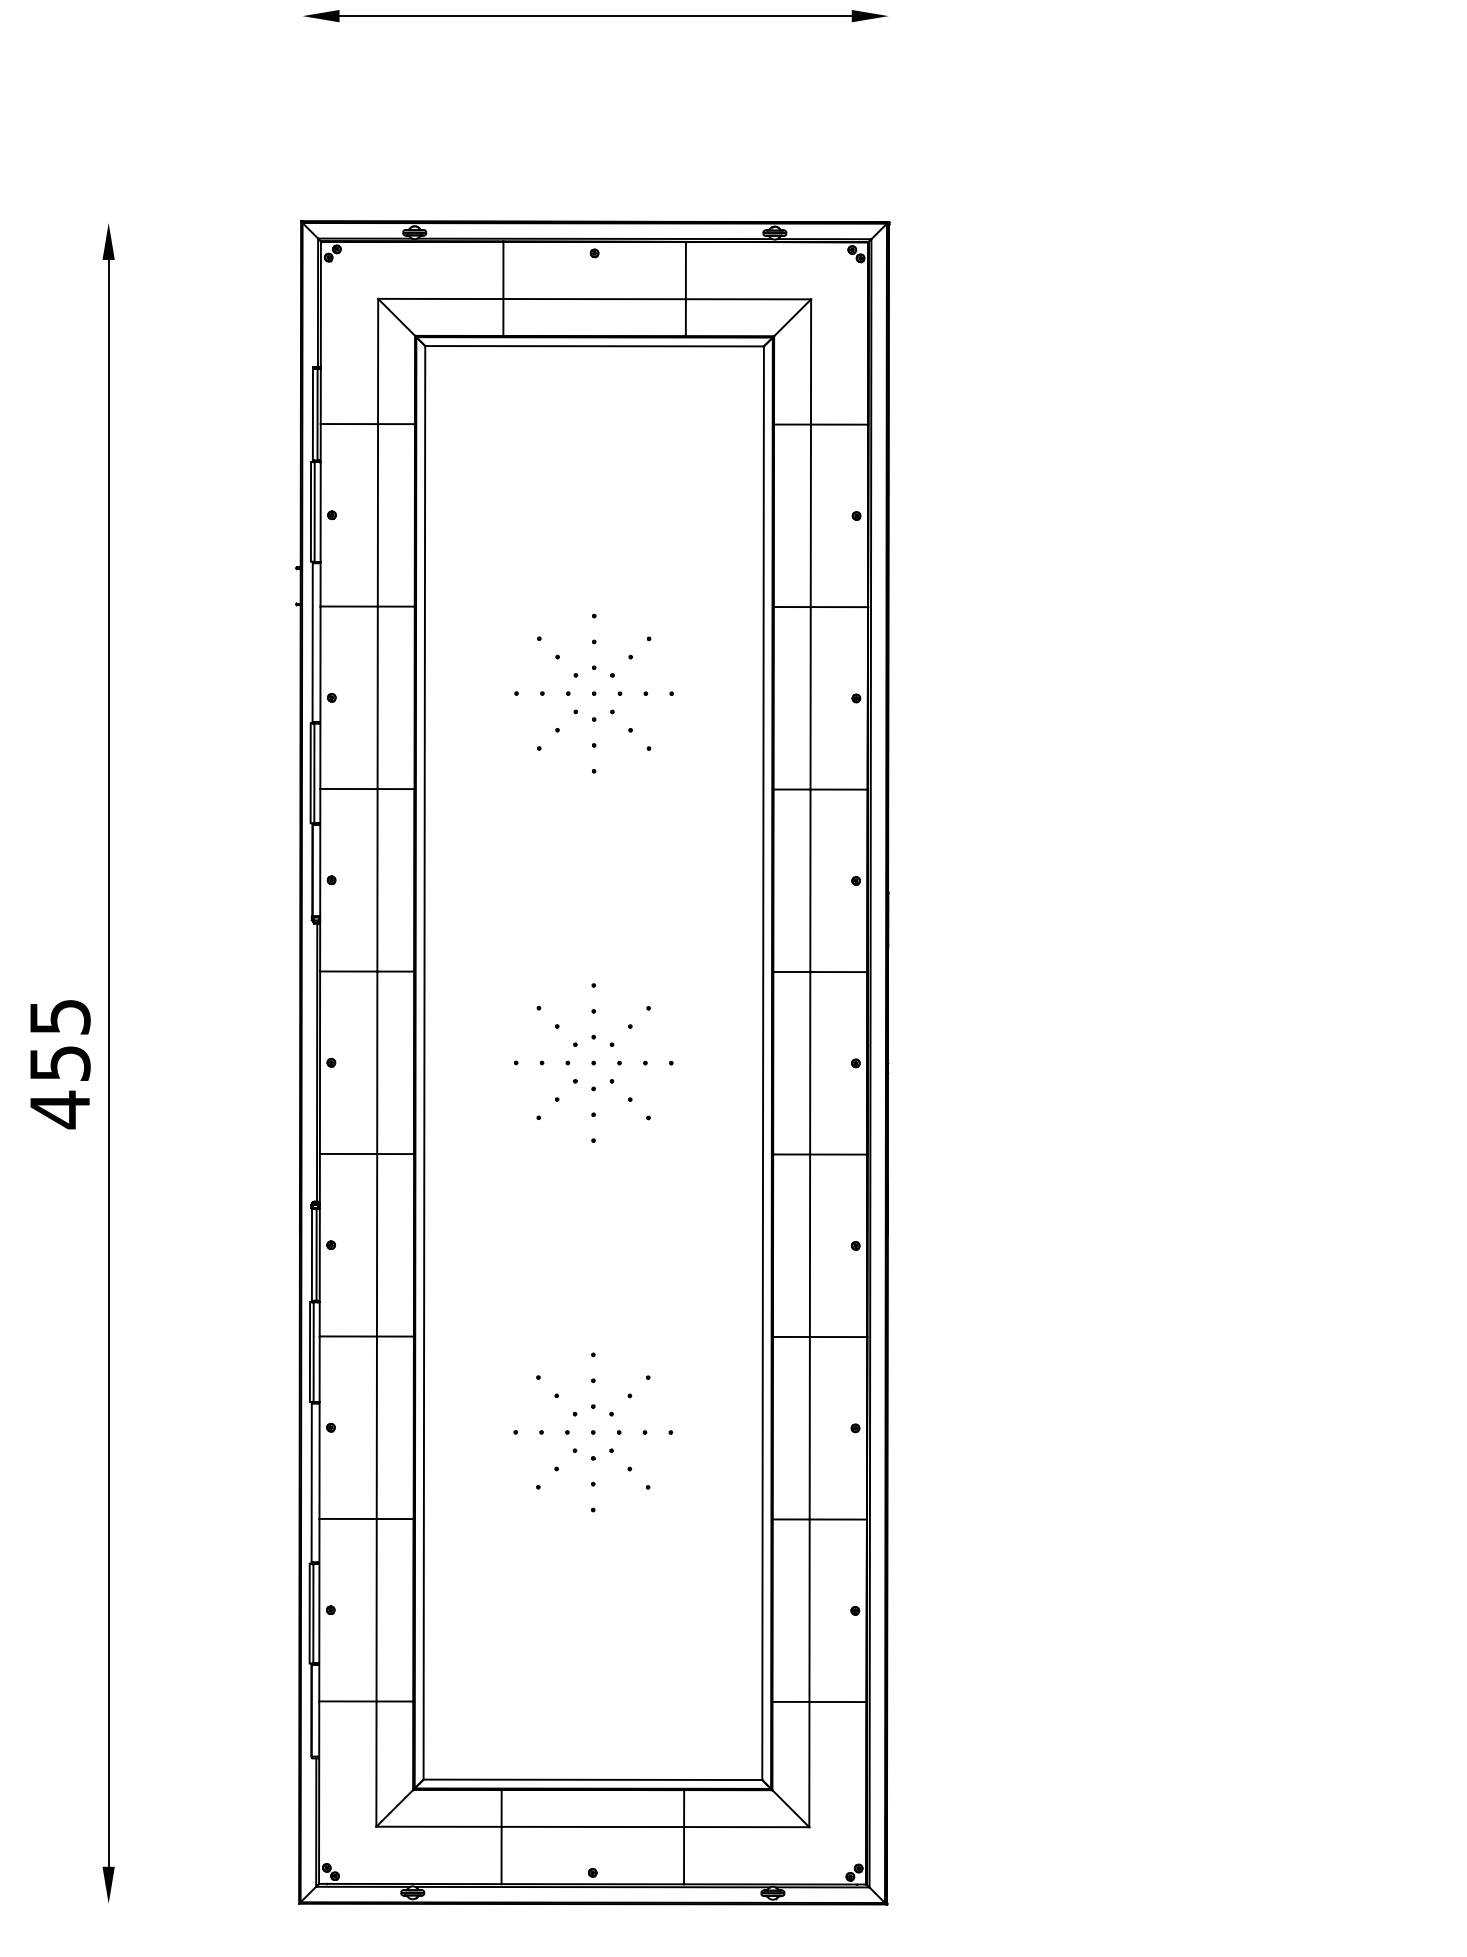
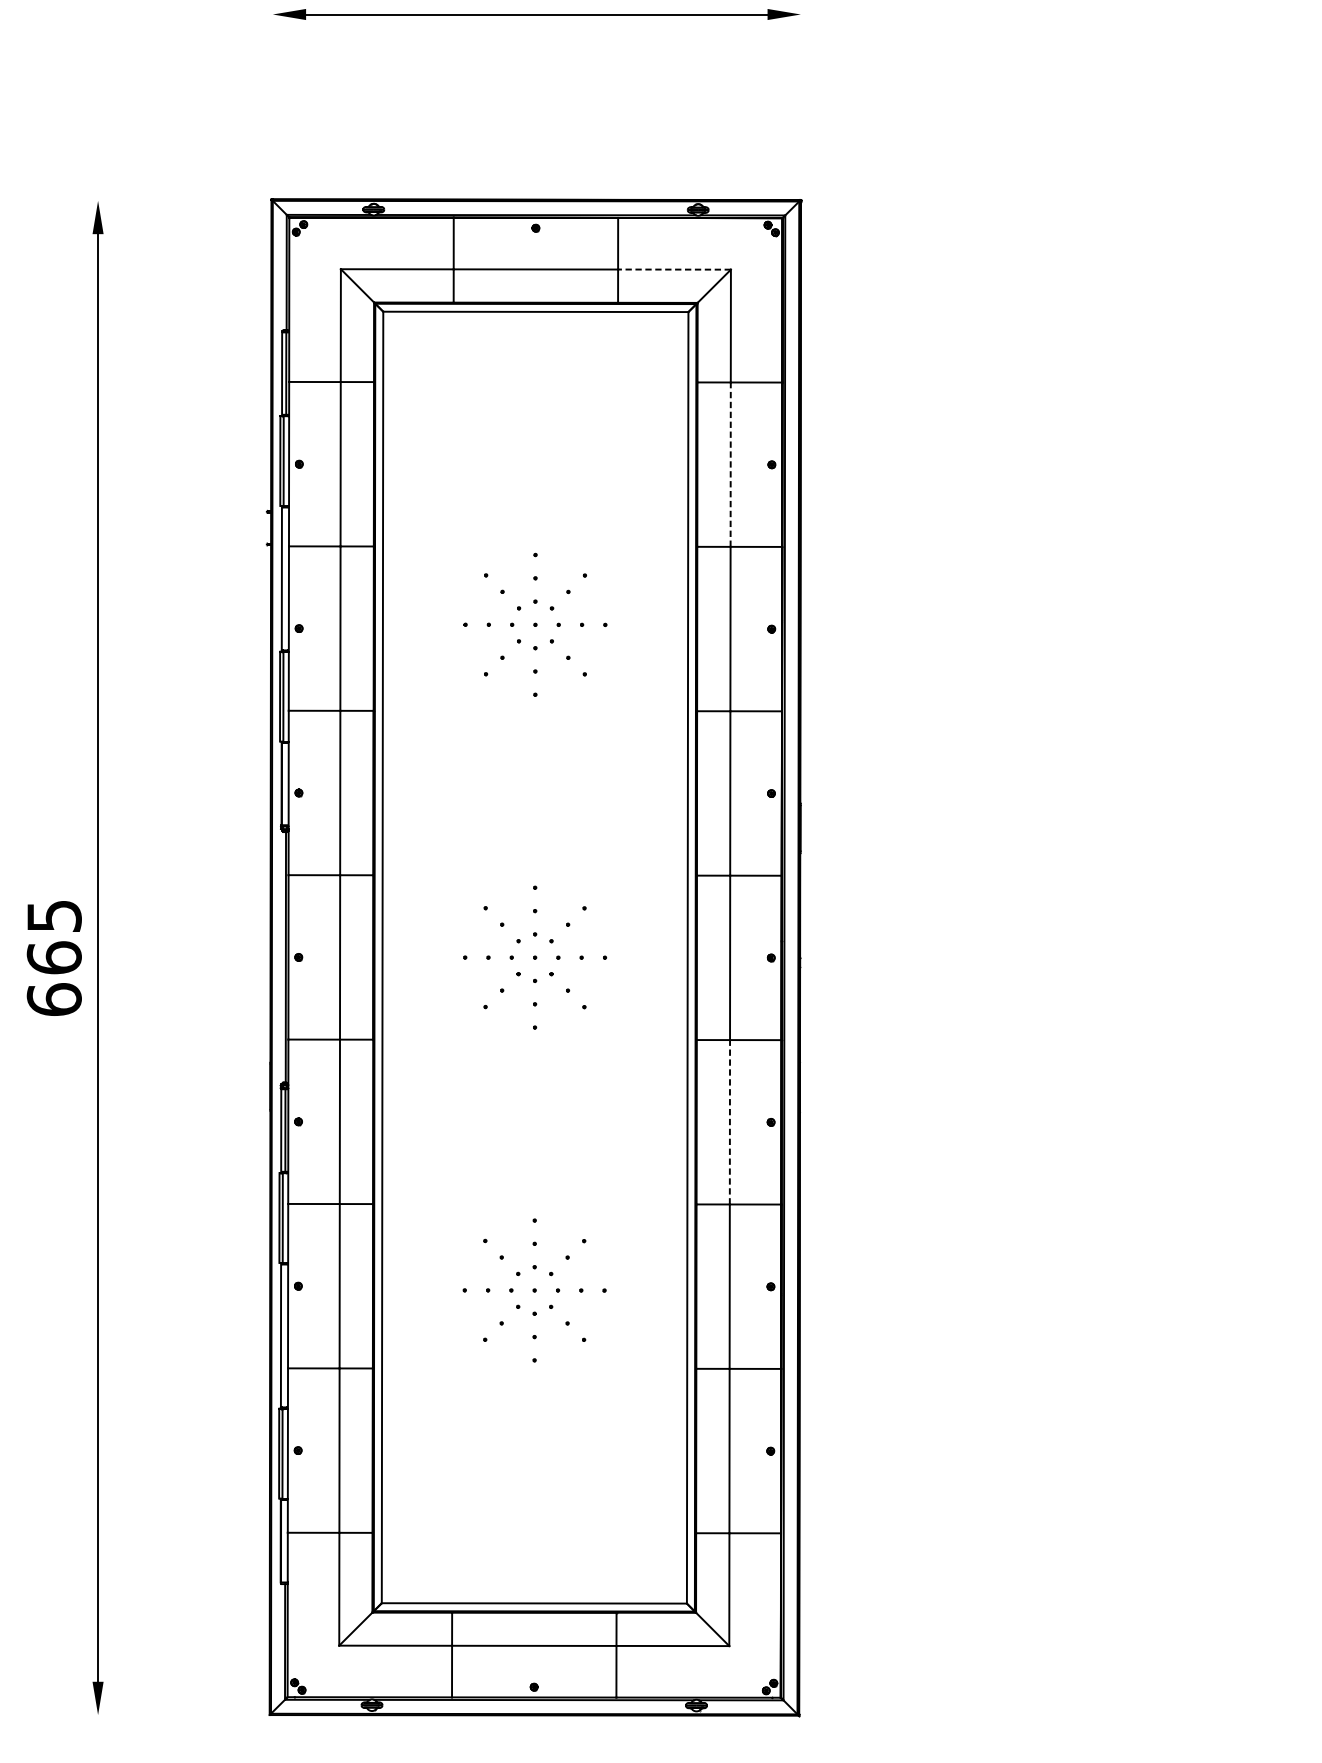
line: (748, 299) -> (674, 269), solid -> dashed
line: (810, 515) -> (730, 464), solid -> dashed
text: (59, 1086) -> (53, 978), 455 -> 665
line: (810, 1245) -> (730, 1122), solid -> dashed

